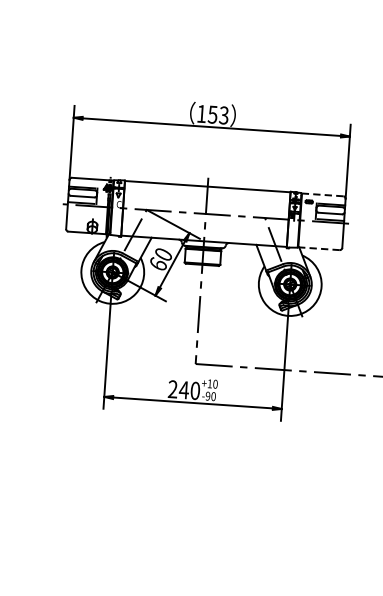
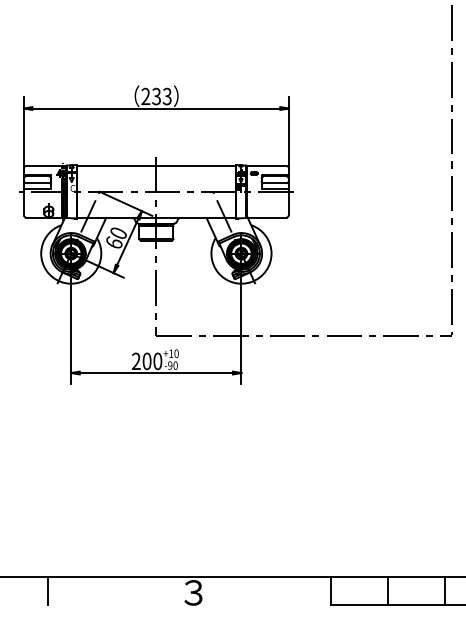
text: (206, 113) -> (150, 95), 153 -> 233
line: (322, 194) -> (266, 165), dashed -> solid
line: (318, 248) -> (266, 217), dashed -> solid
text: (183, 390) -> (146, 361), 240 -> 200

